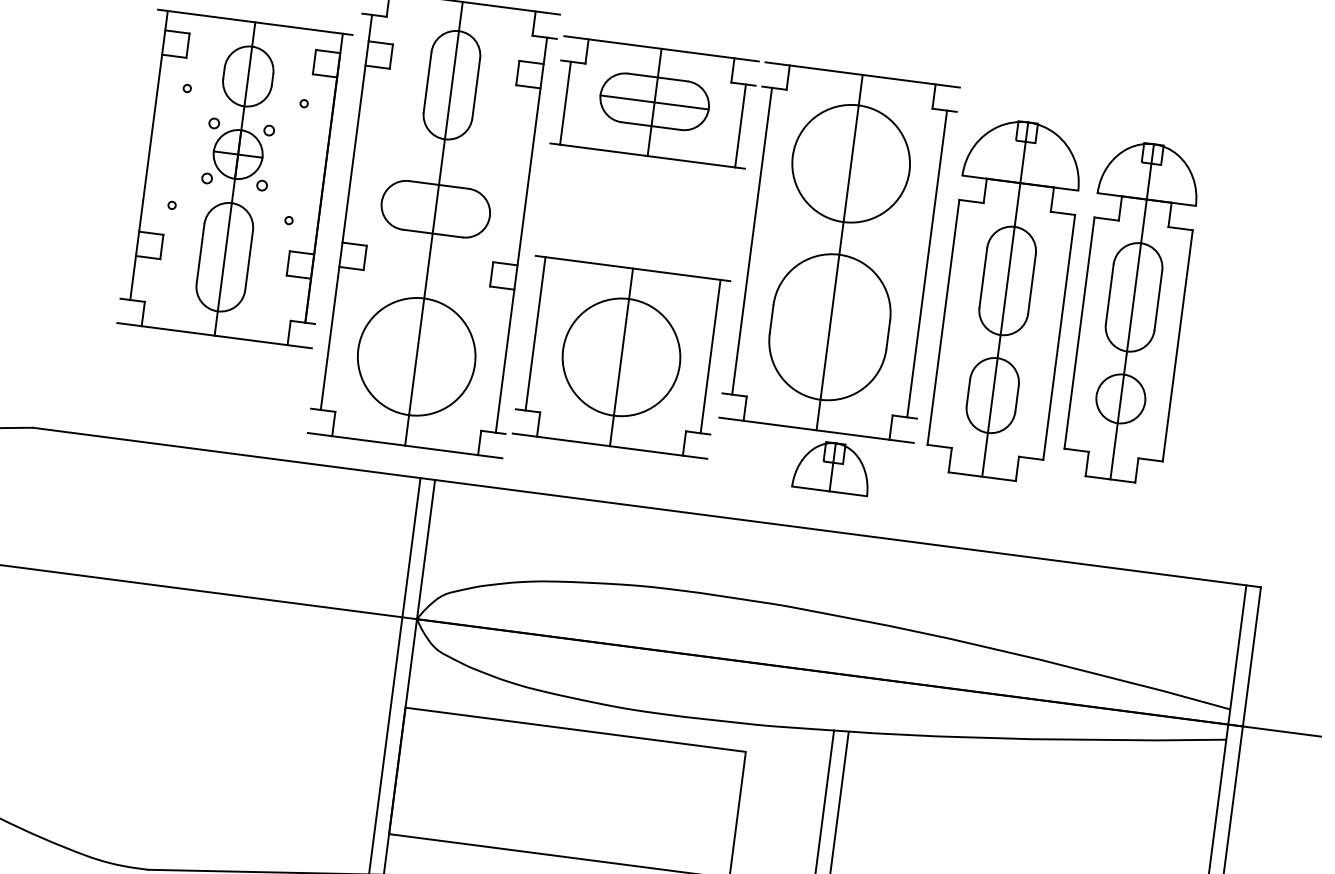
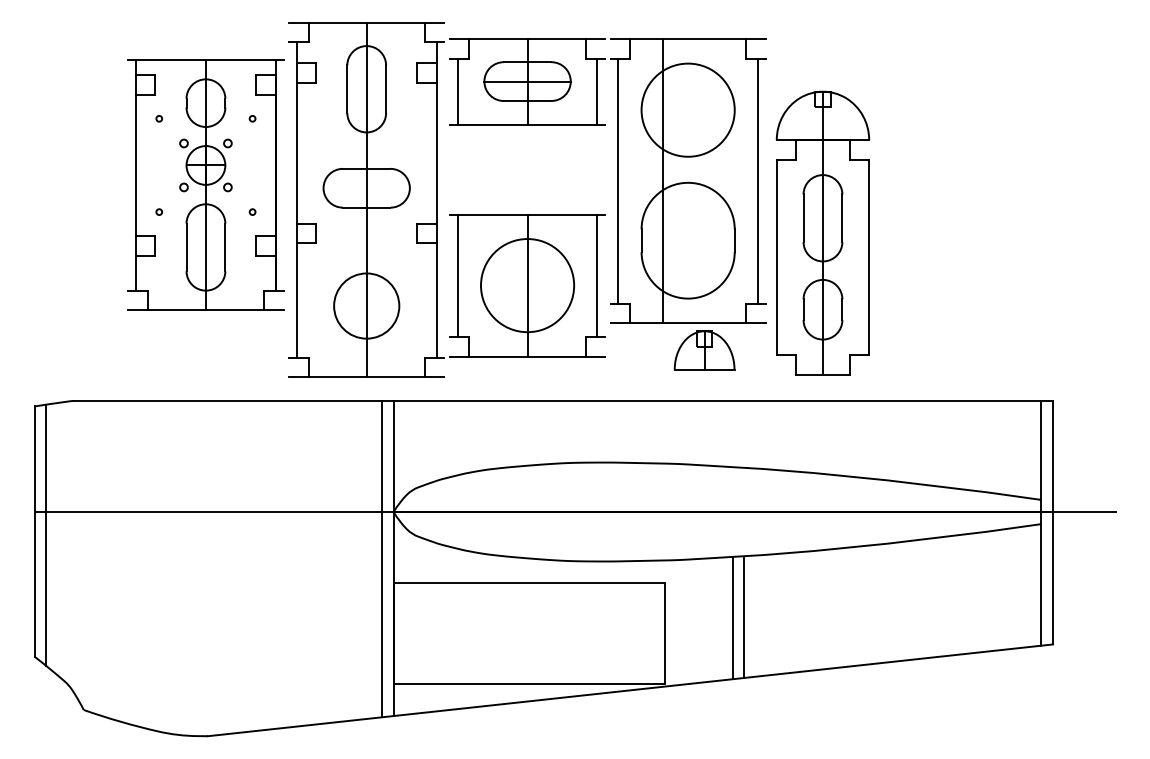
line: (840, 251) -> (663, 180), moved
part: (1004, 298) -> (822, 232), moved
part: (1131, 311) -> (923, 197), removed
circle: (416, 356) -> (366, 305), size x0.7

